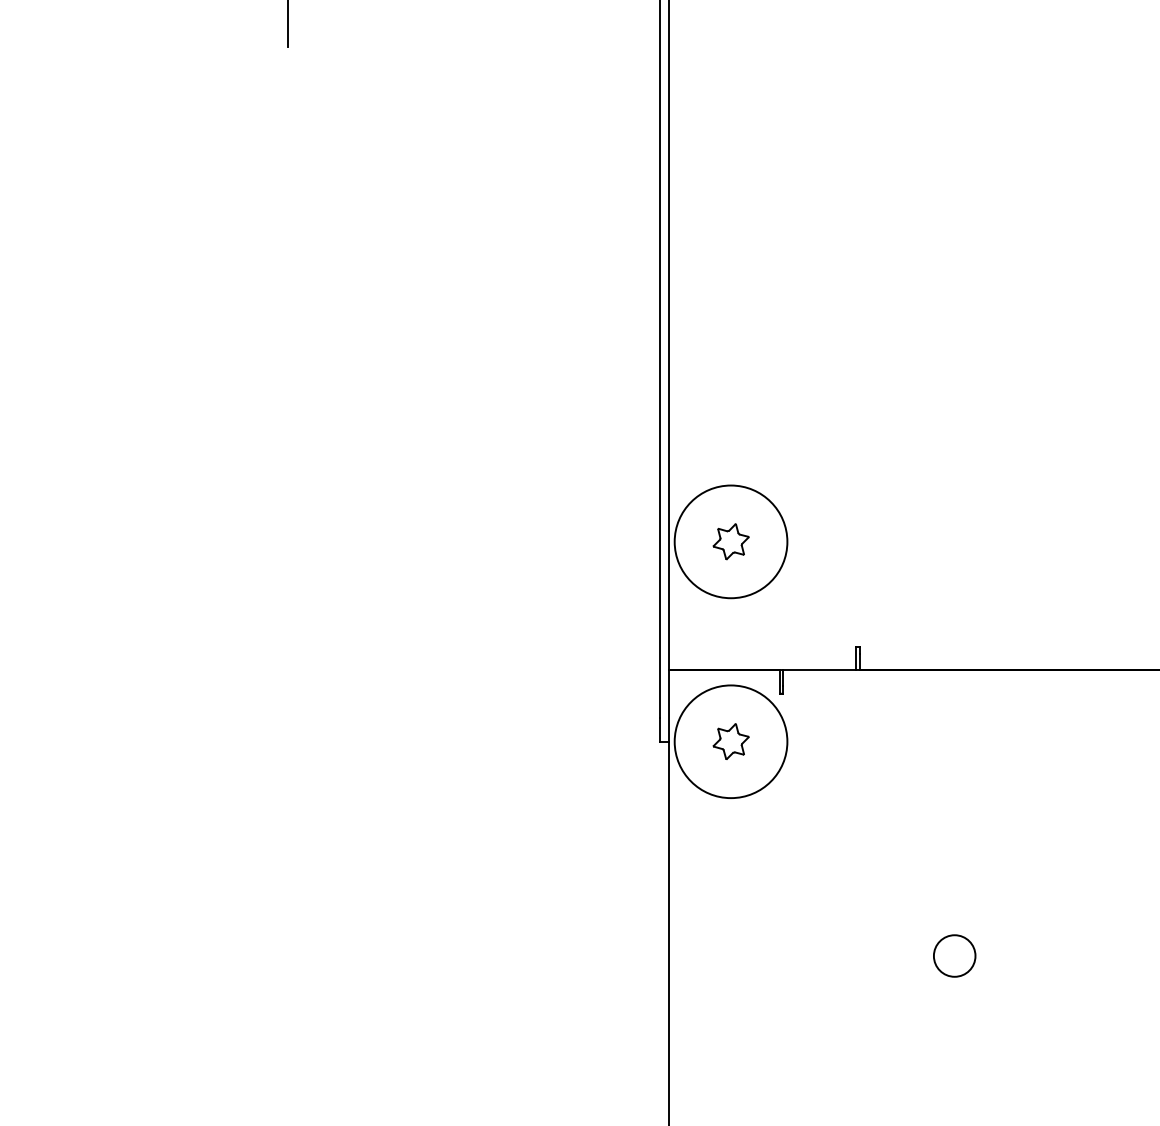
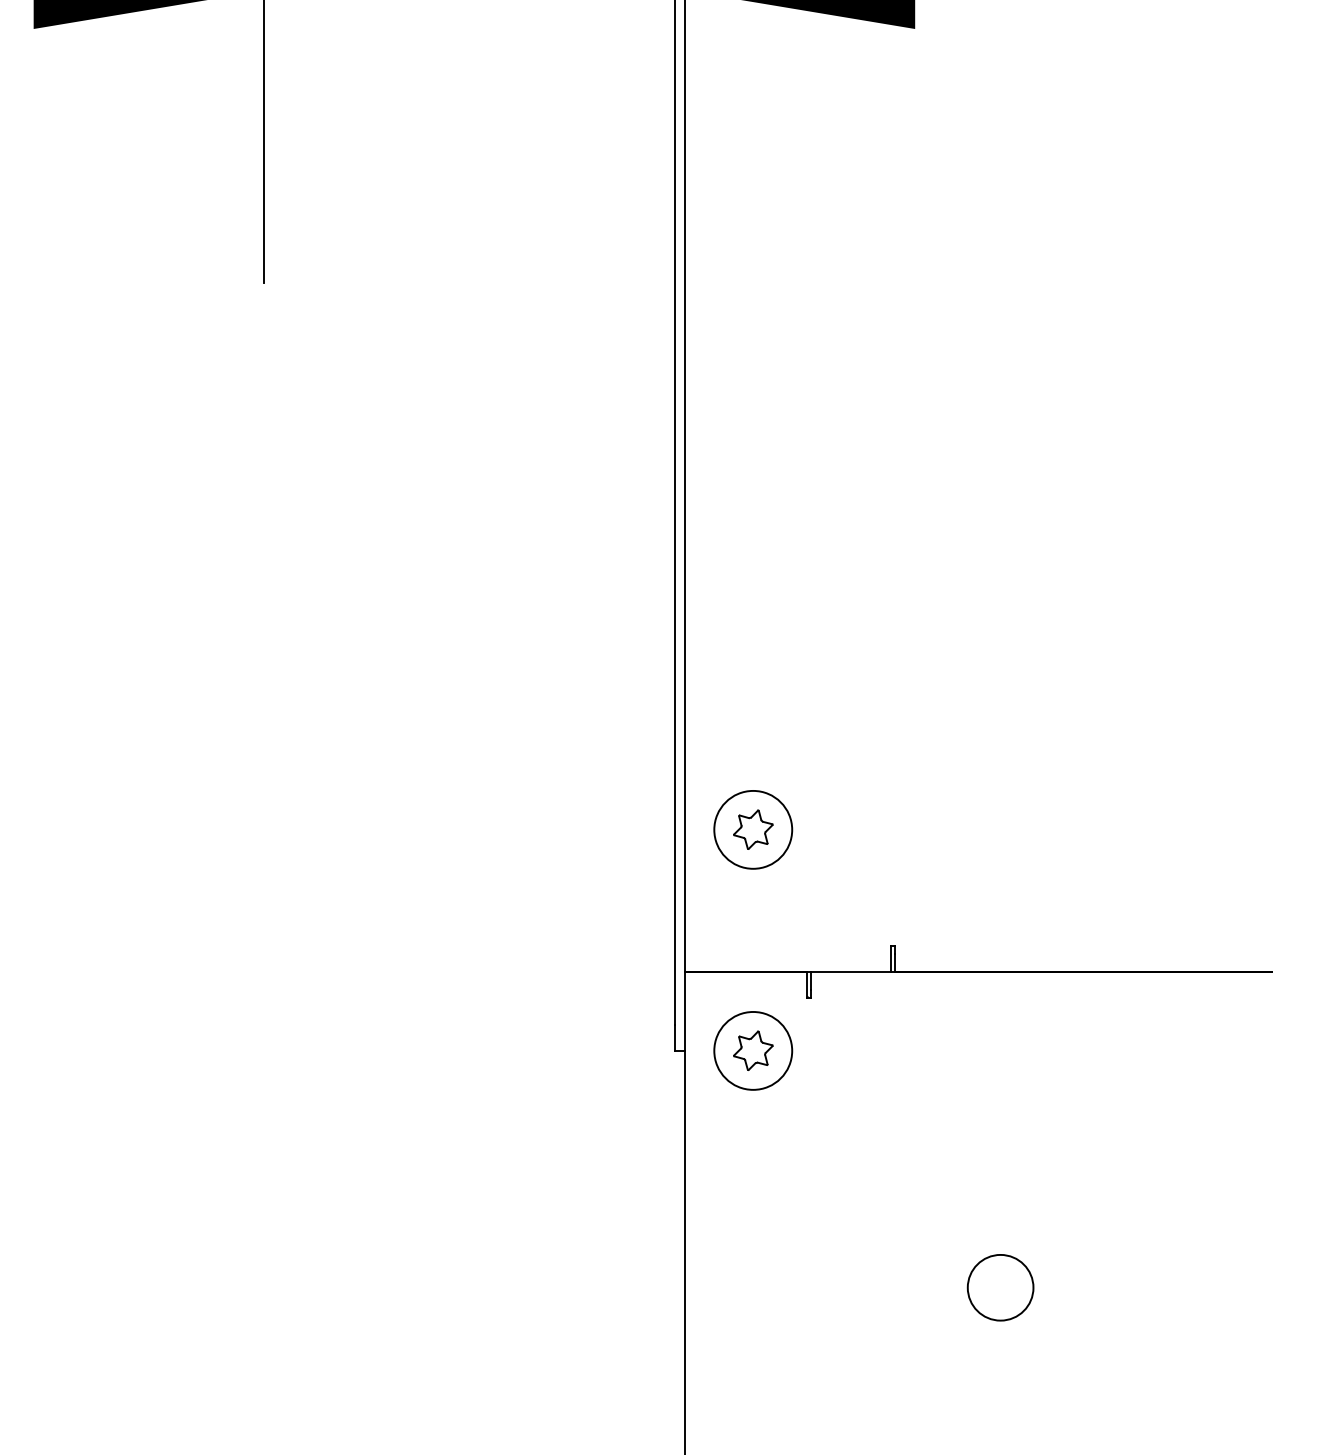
circle: (731, 541) -> (753, 829), size x0.62
circle: (731, 741) -> (753, 1050), size x0.62
circle: (954, 955) -> (1000, 1287), size x1.43

